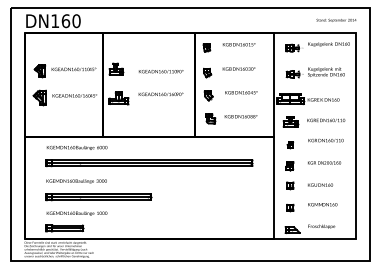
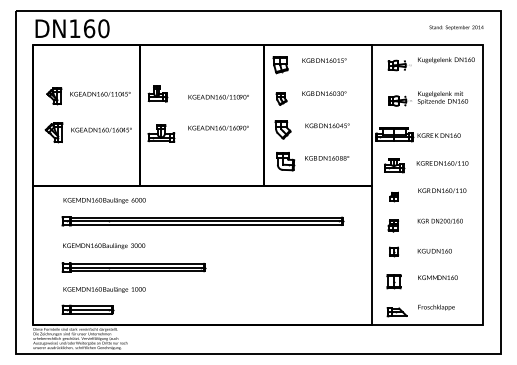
part: (206, 48) -> (280, 65), size x1.6
part: (208, 96) -> (283, 130), size x1.4
part: (211, 119) -> (286, 161), size x1.4
part: (289, 208) -> (393, 282), size x1.6

